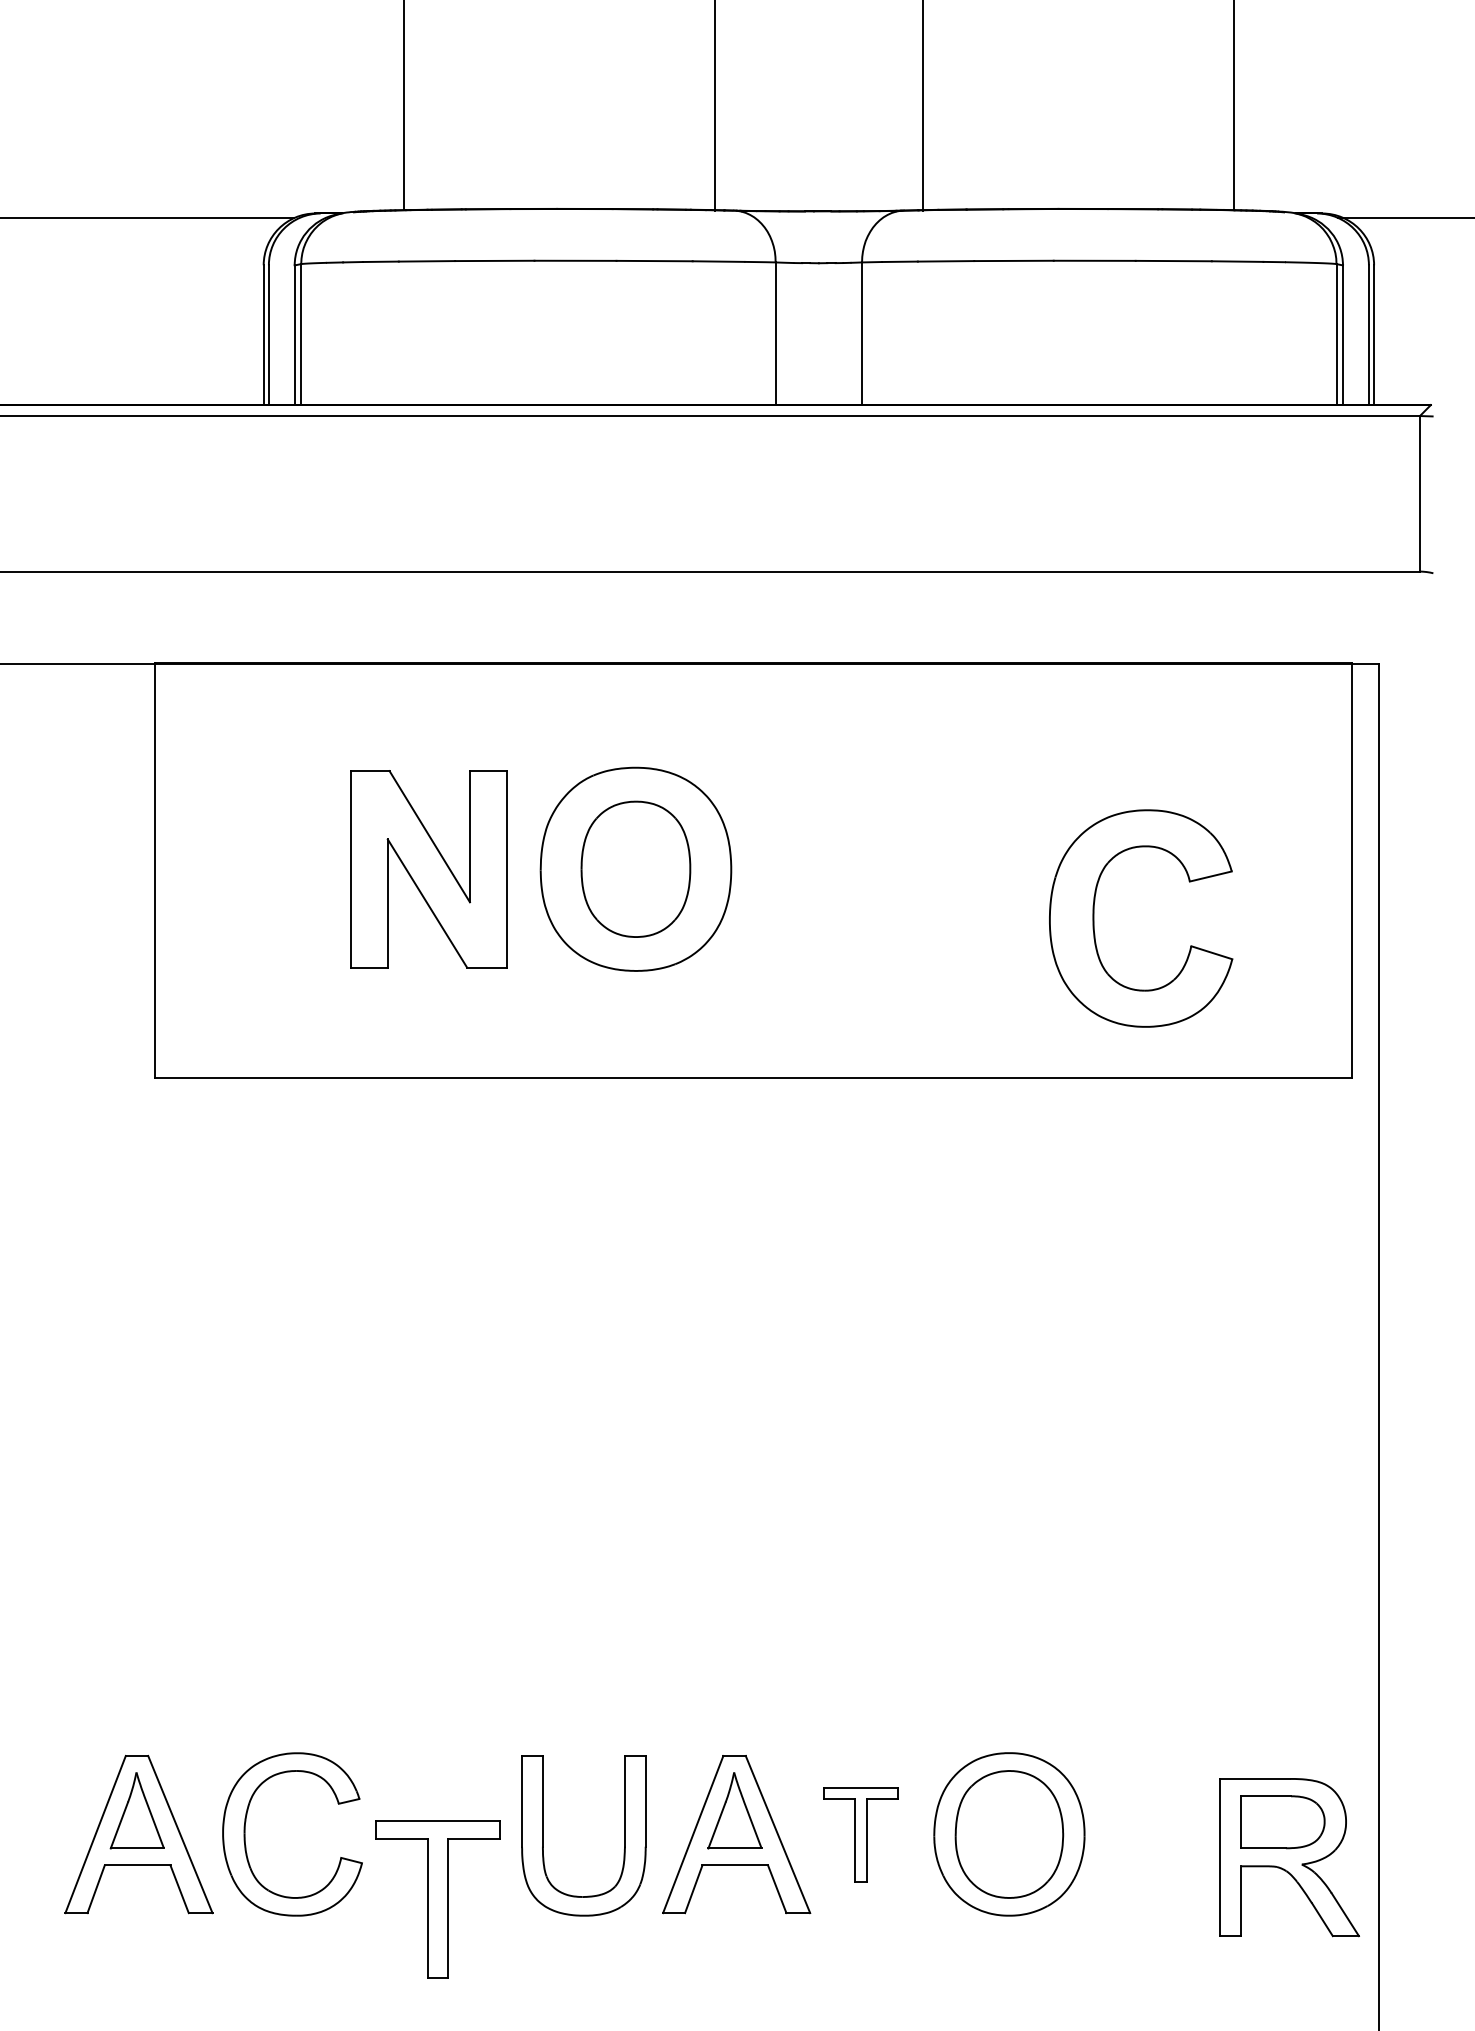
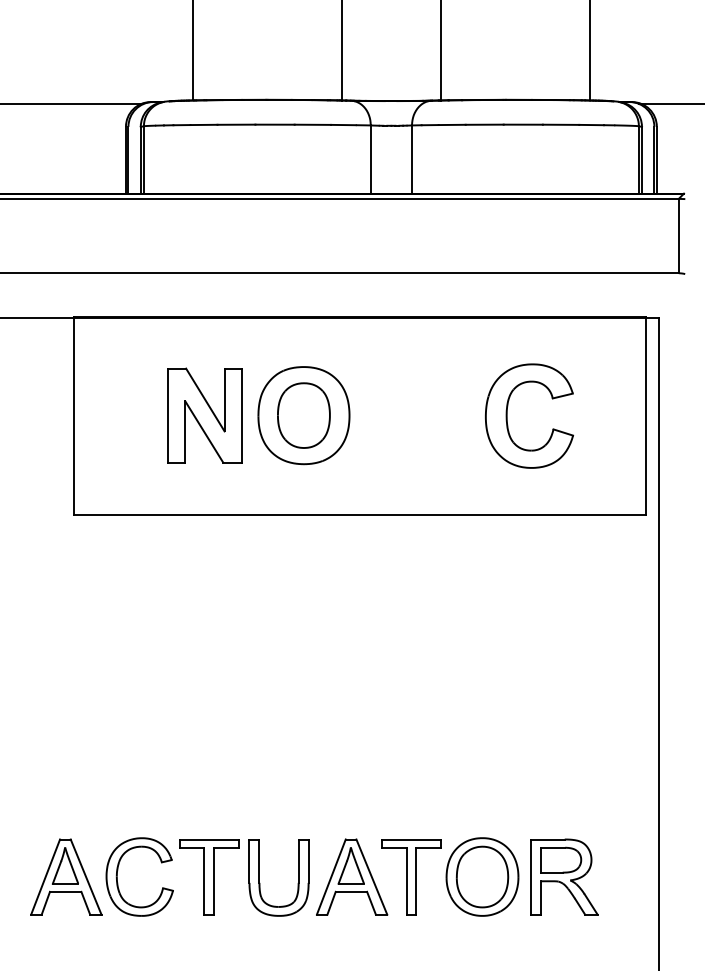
part: (1095, 917) -> (507, 415), moved
part: (860, 1835) -> (411, 877), size x1.67
part: (1289, 1856) -> (564, 876), moved
part: (438, 1900) -> (209, 877), moved

